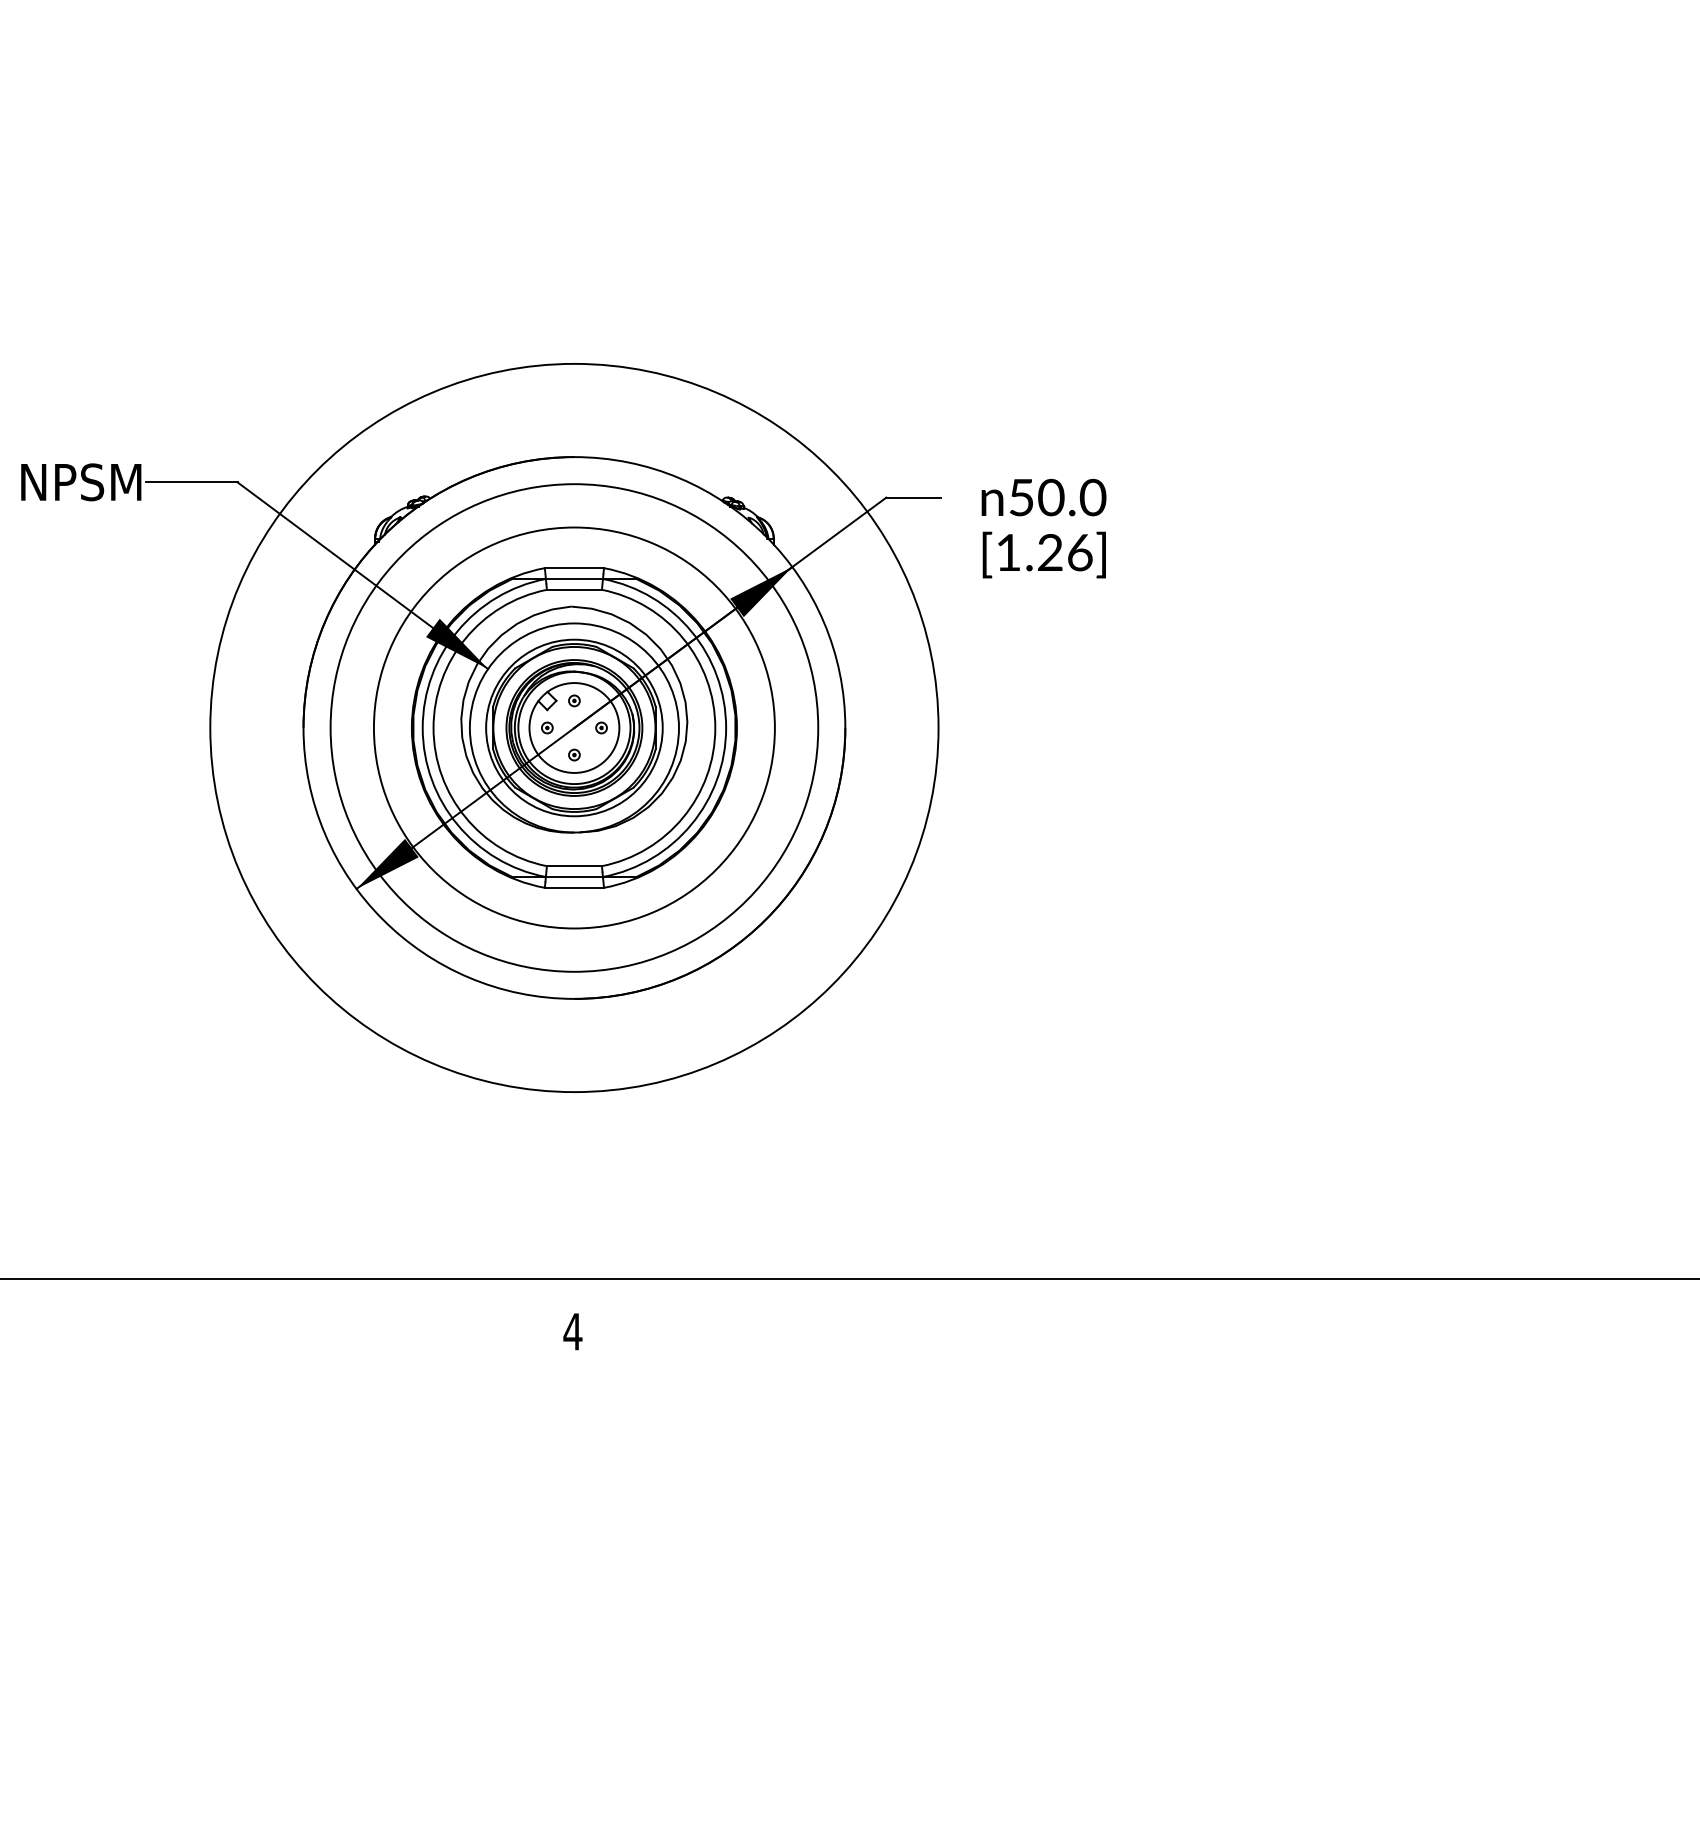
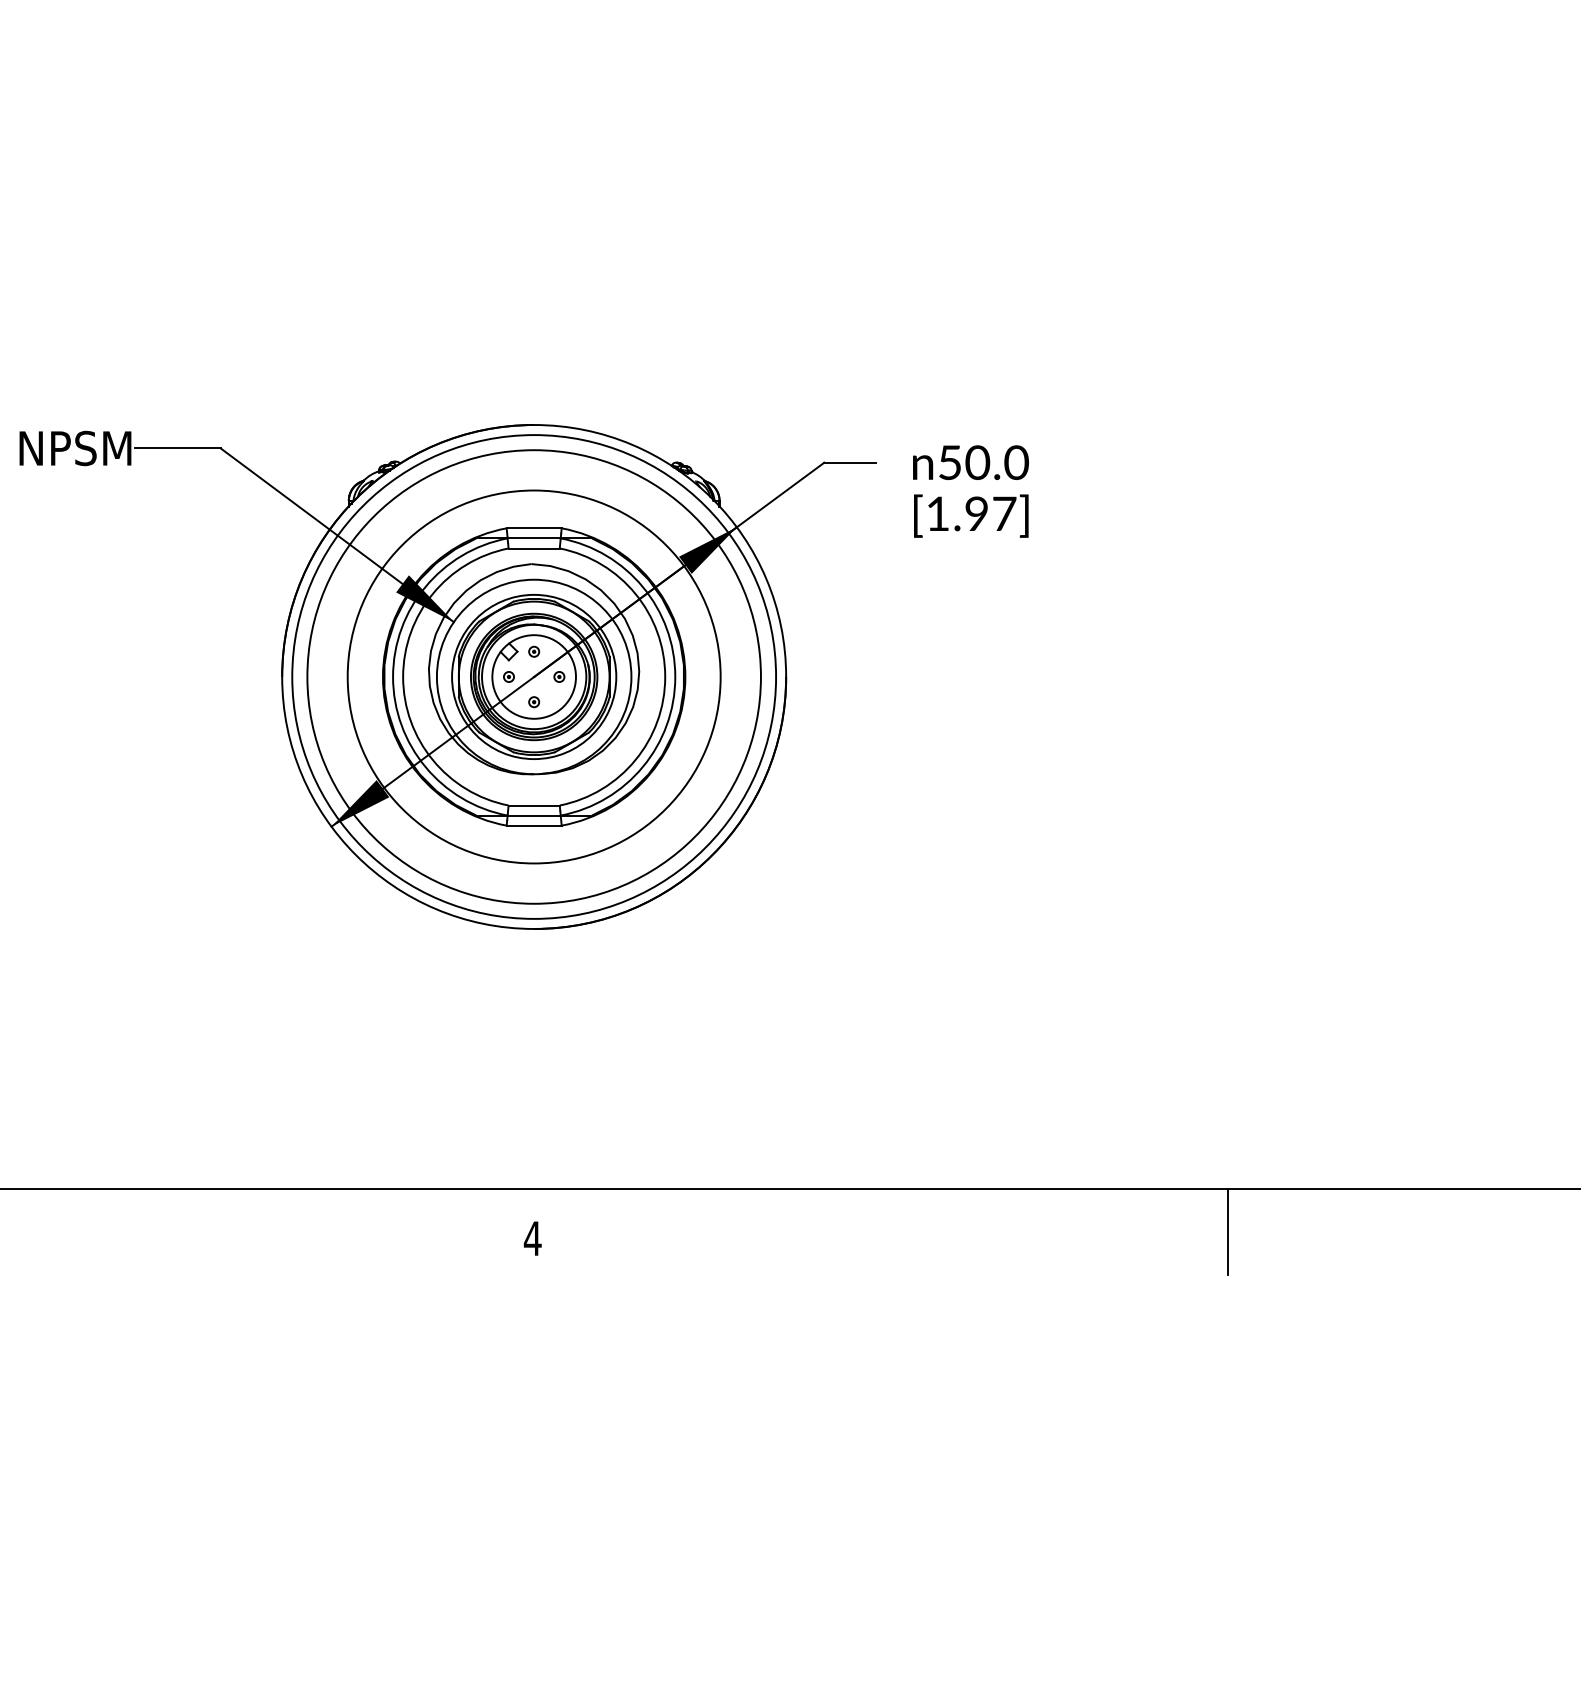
text: (1065, 552) -> (990, 513), [1.26] -> [1.97]
circle: (574, 727) -> (534, 676), size x0.71
line: (1319, 1324) -> (1227, 1231), added

